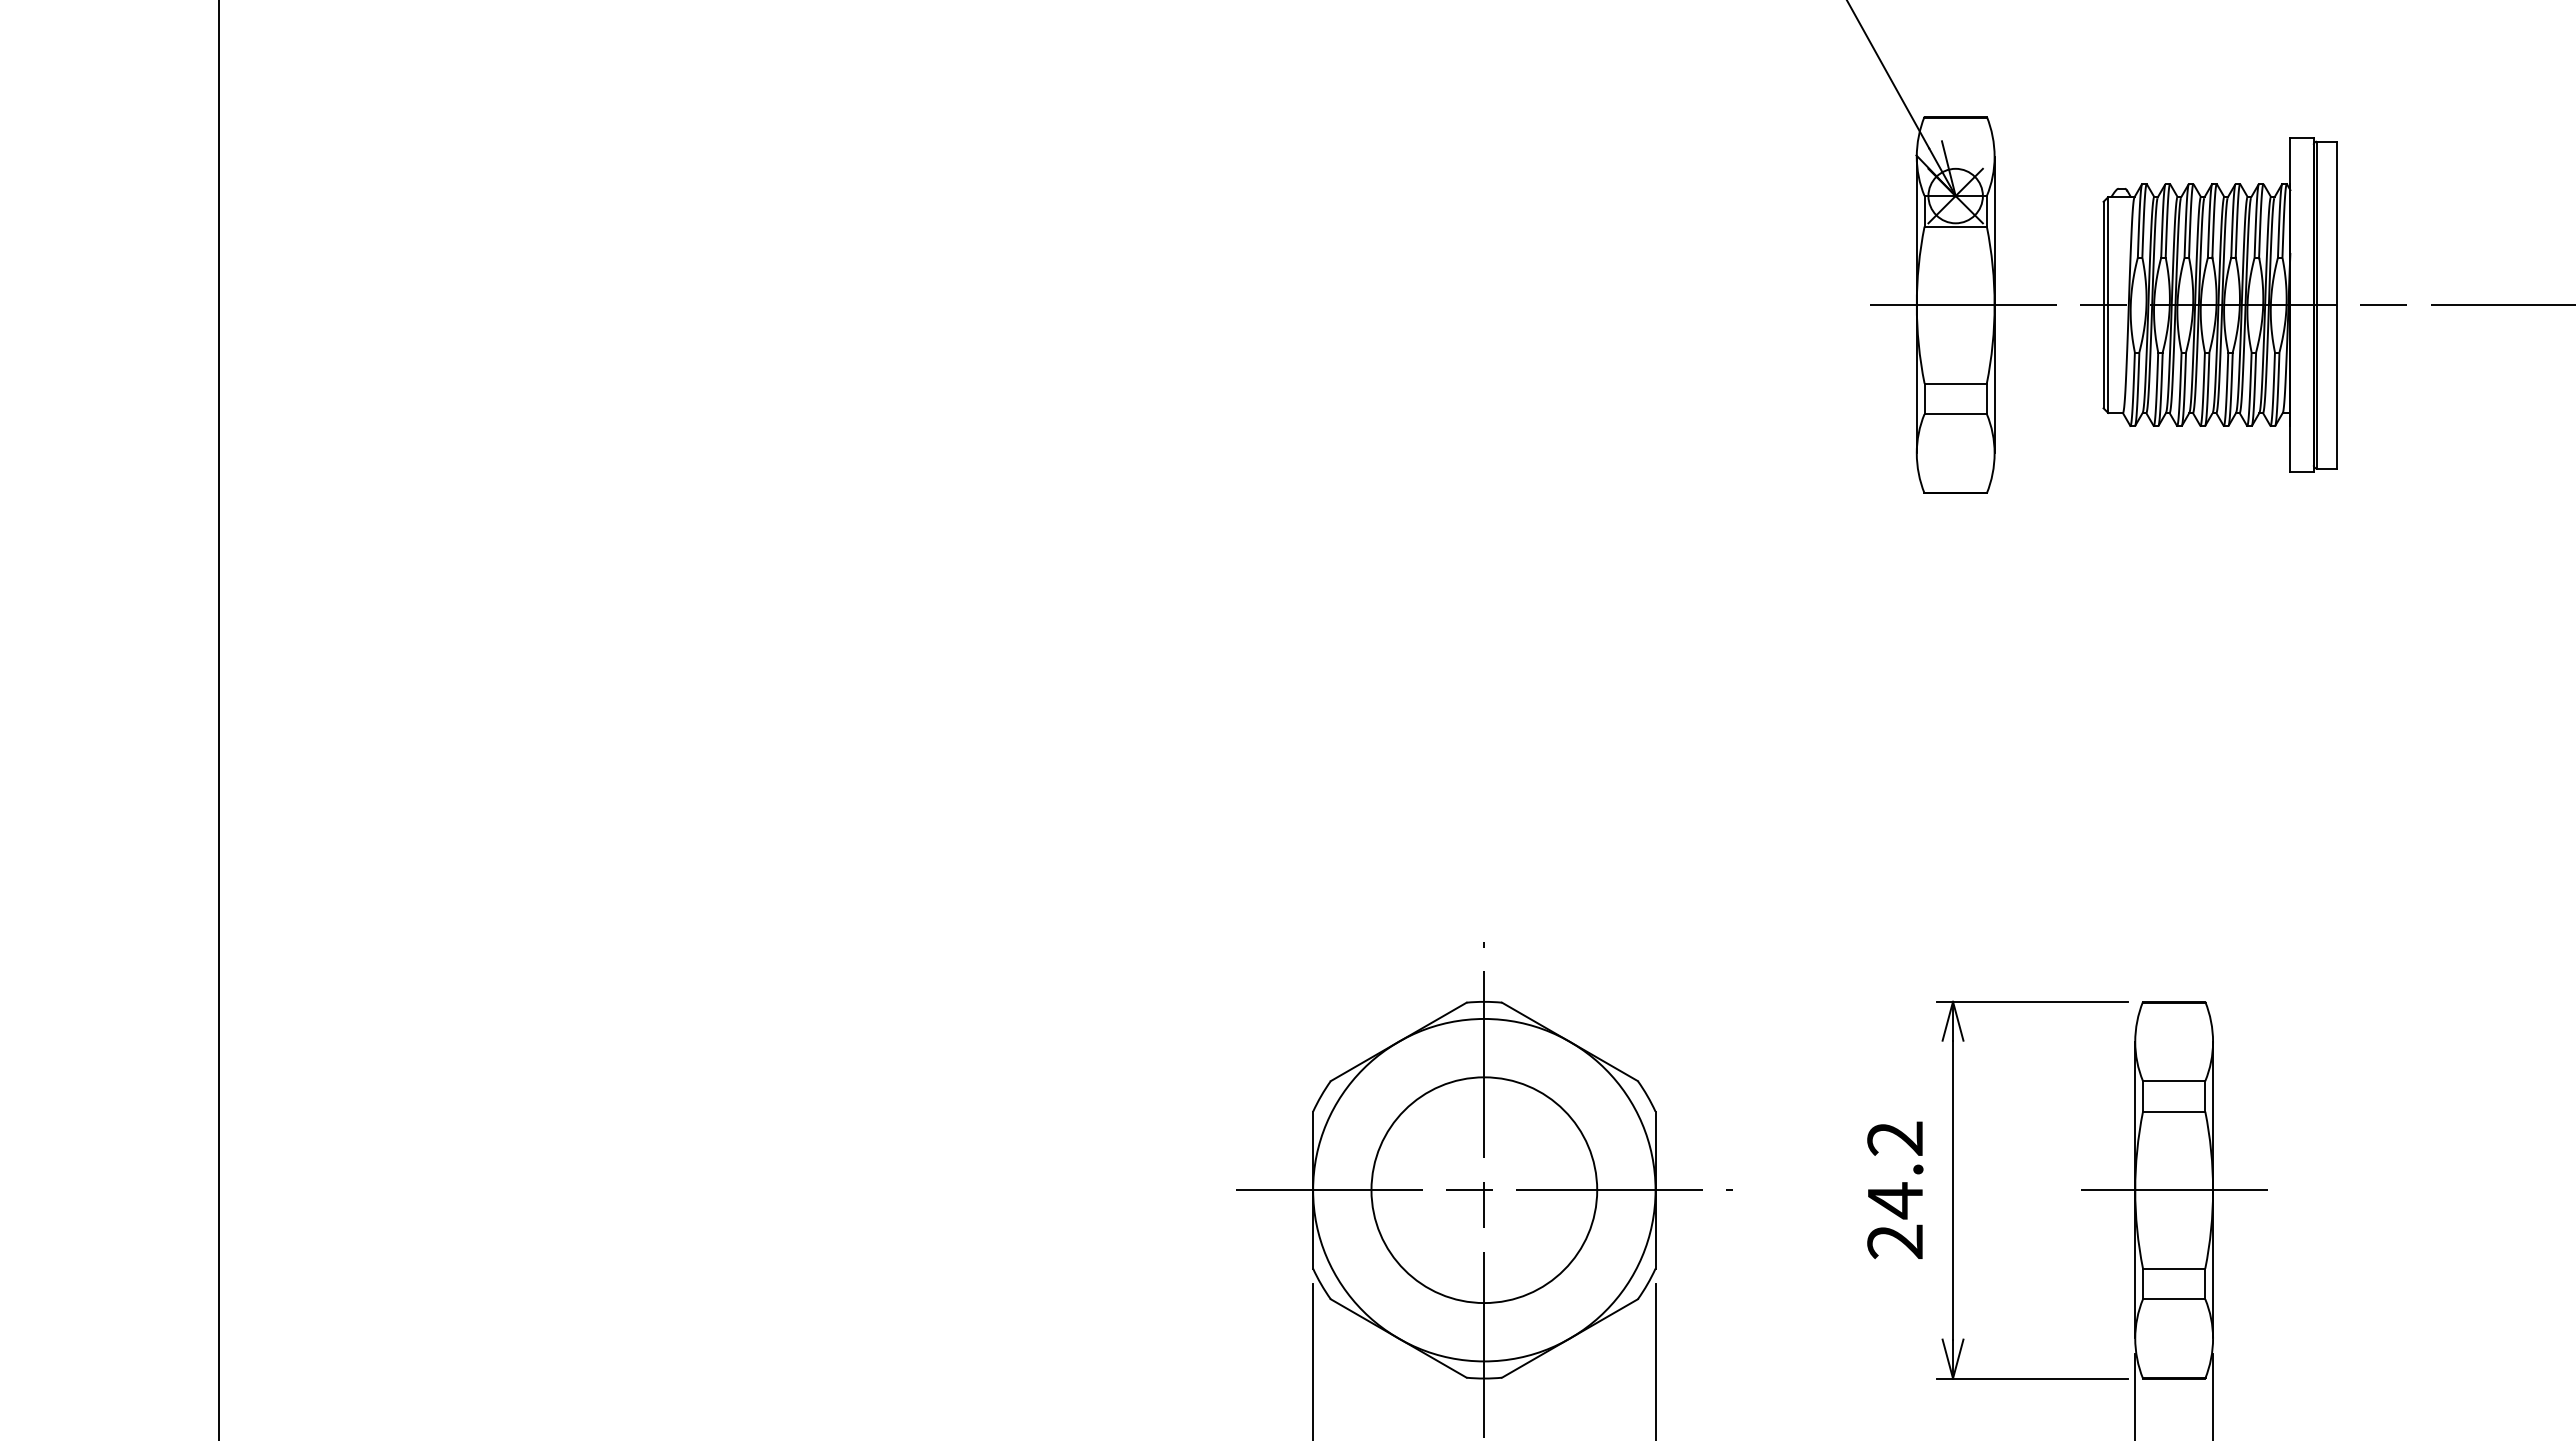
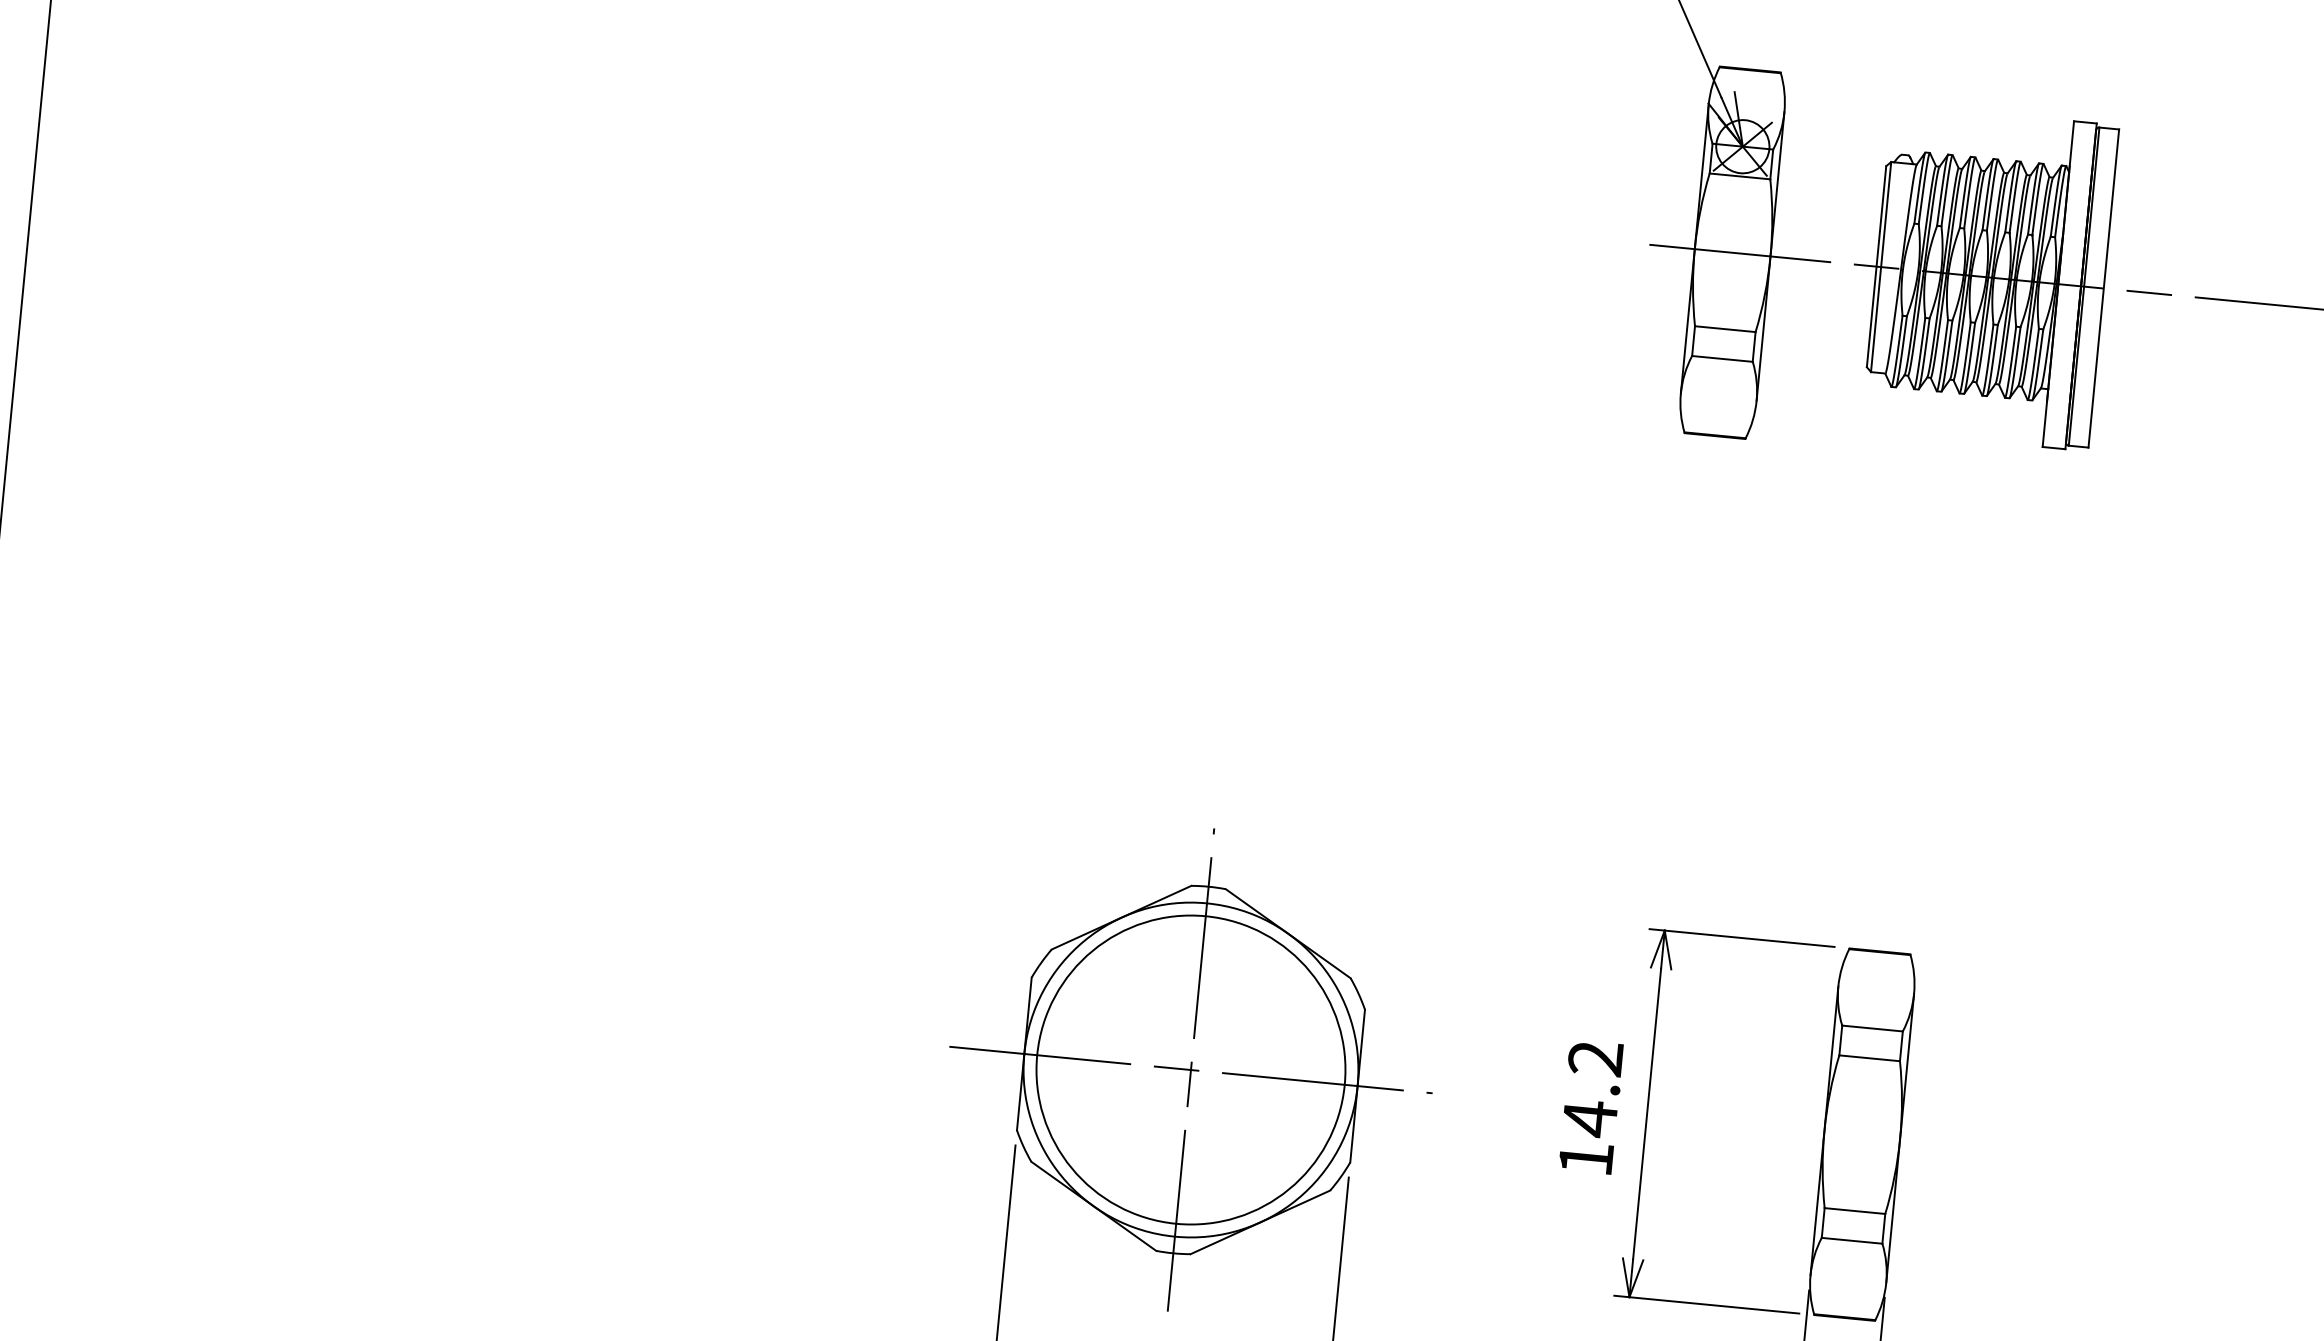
circle: (1484, 1190) -> (1191, 1070), size x1.4
line: (2173, 1190) -> (1861, 1134), removed
text: (1894, 1241) -> (1585, 1158), 24.2 -> 14.2

